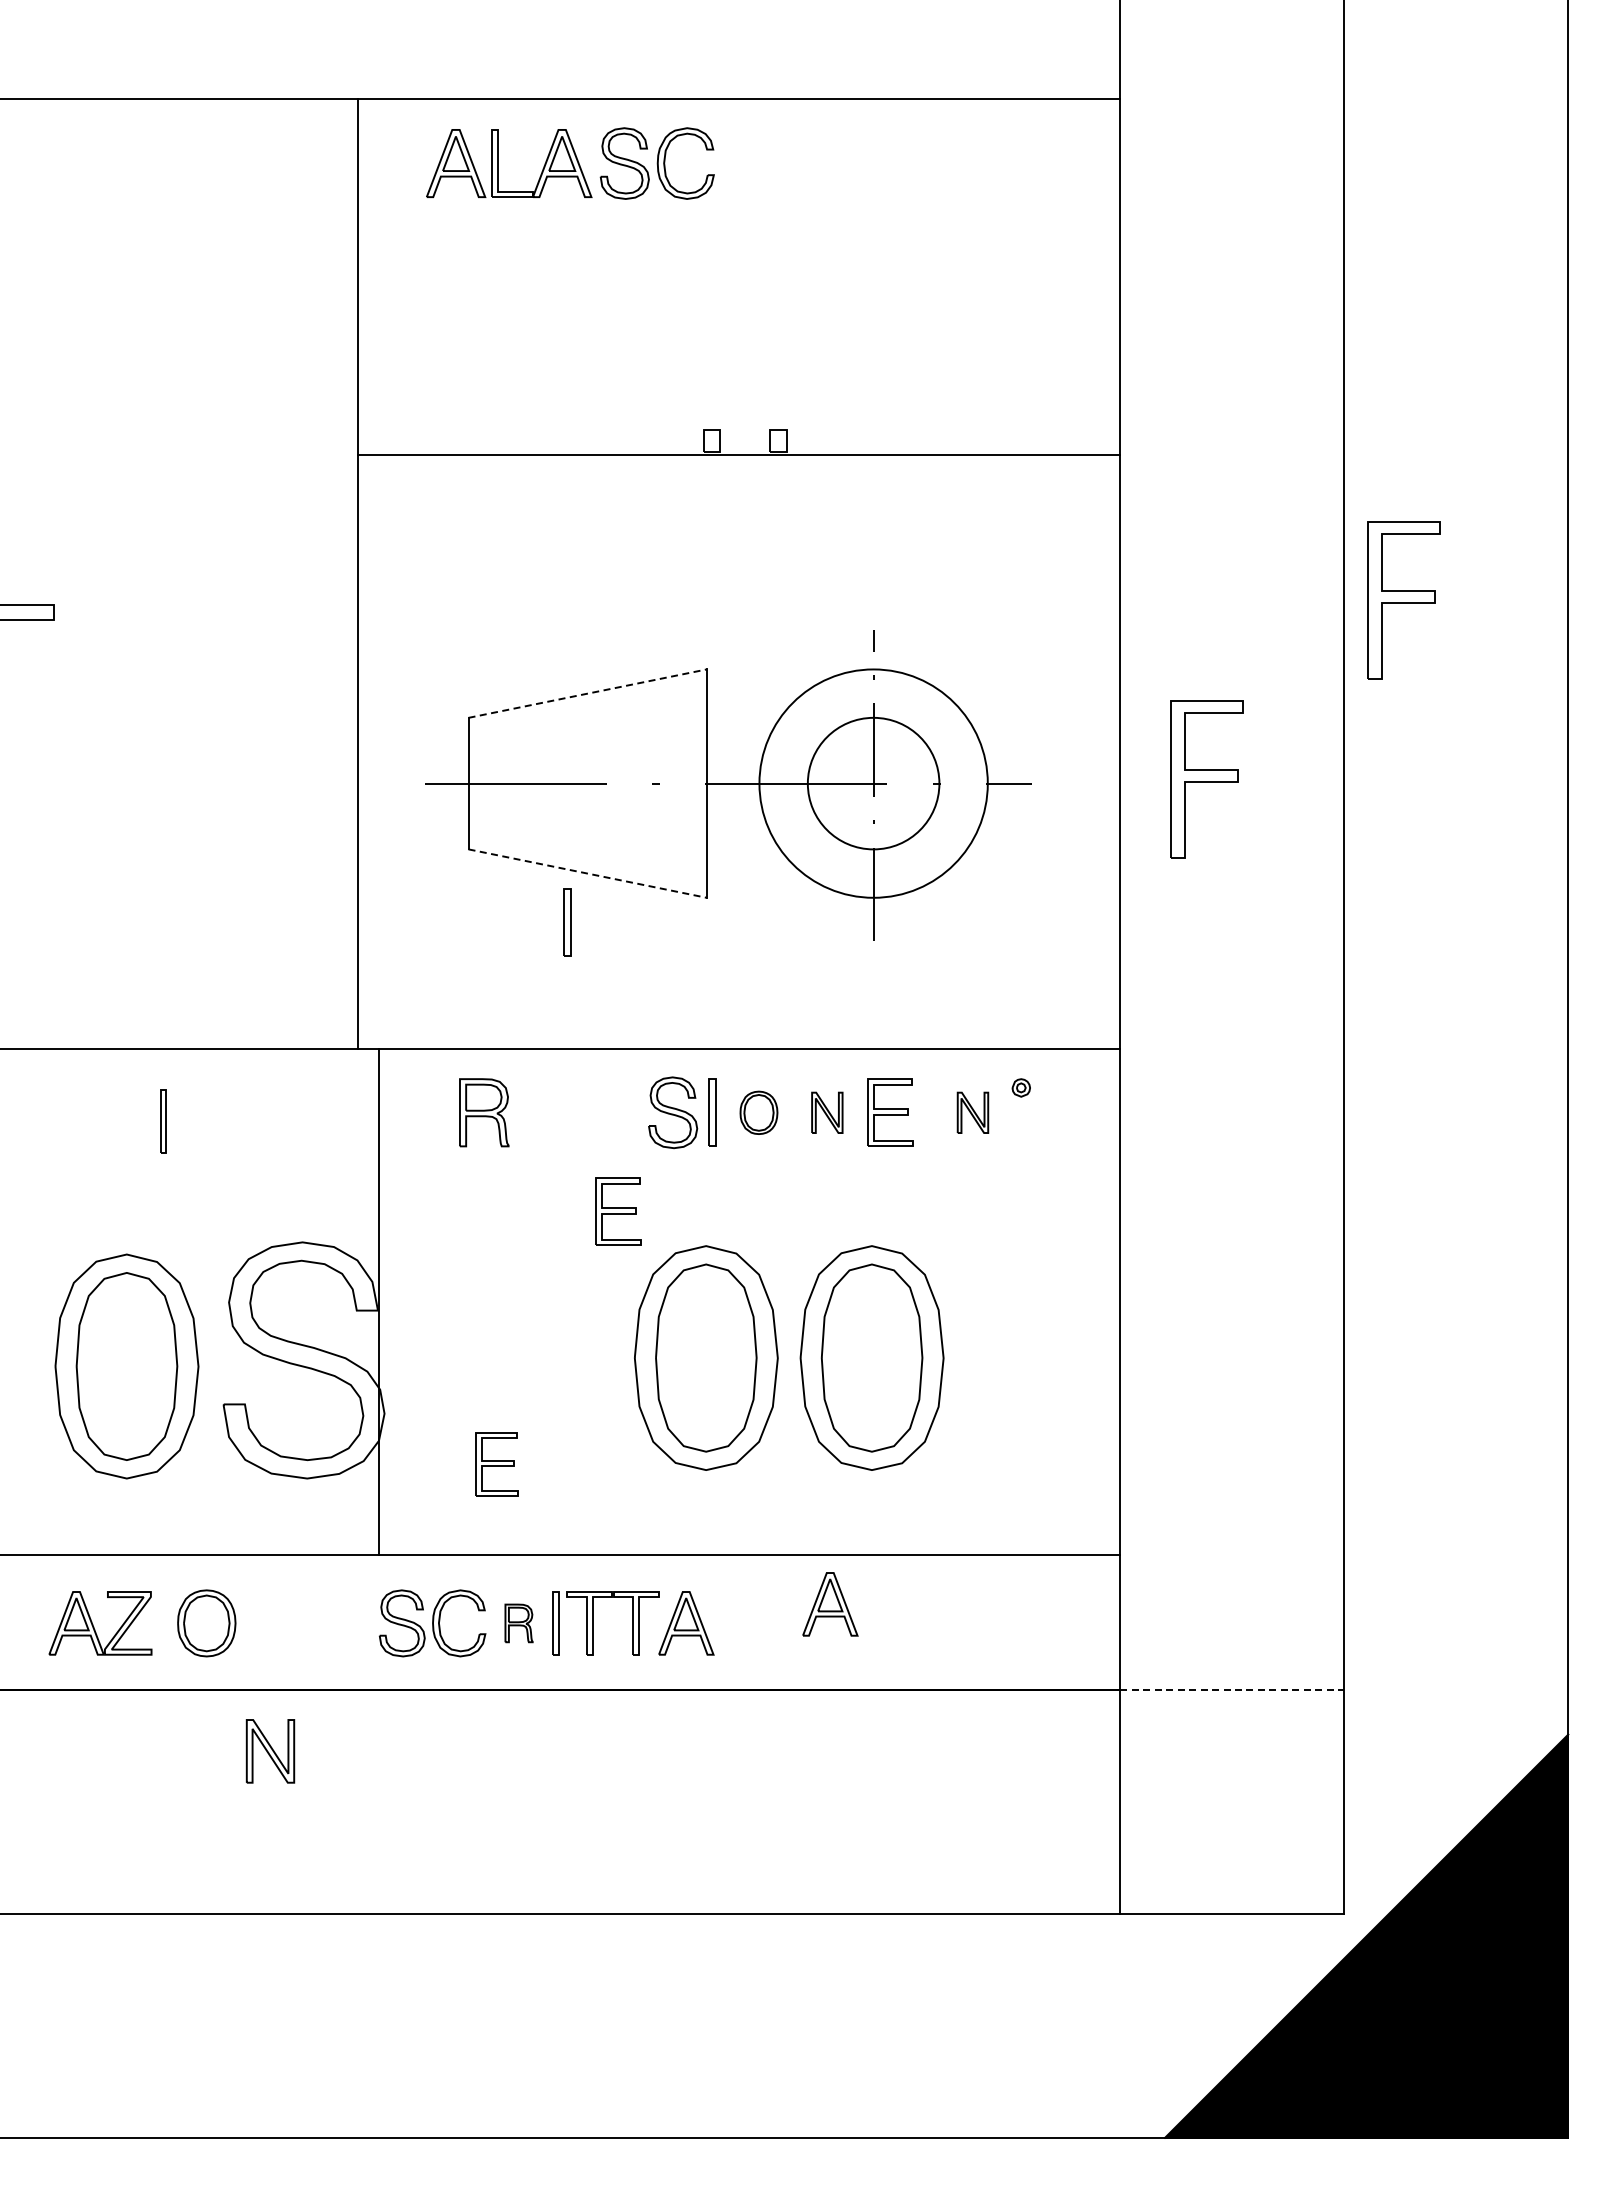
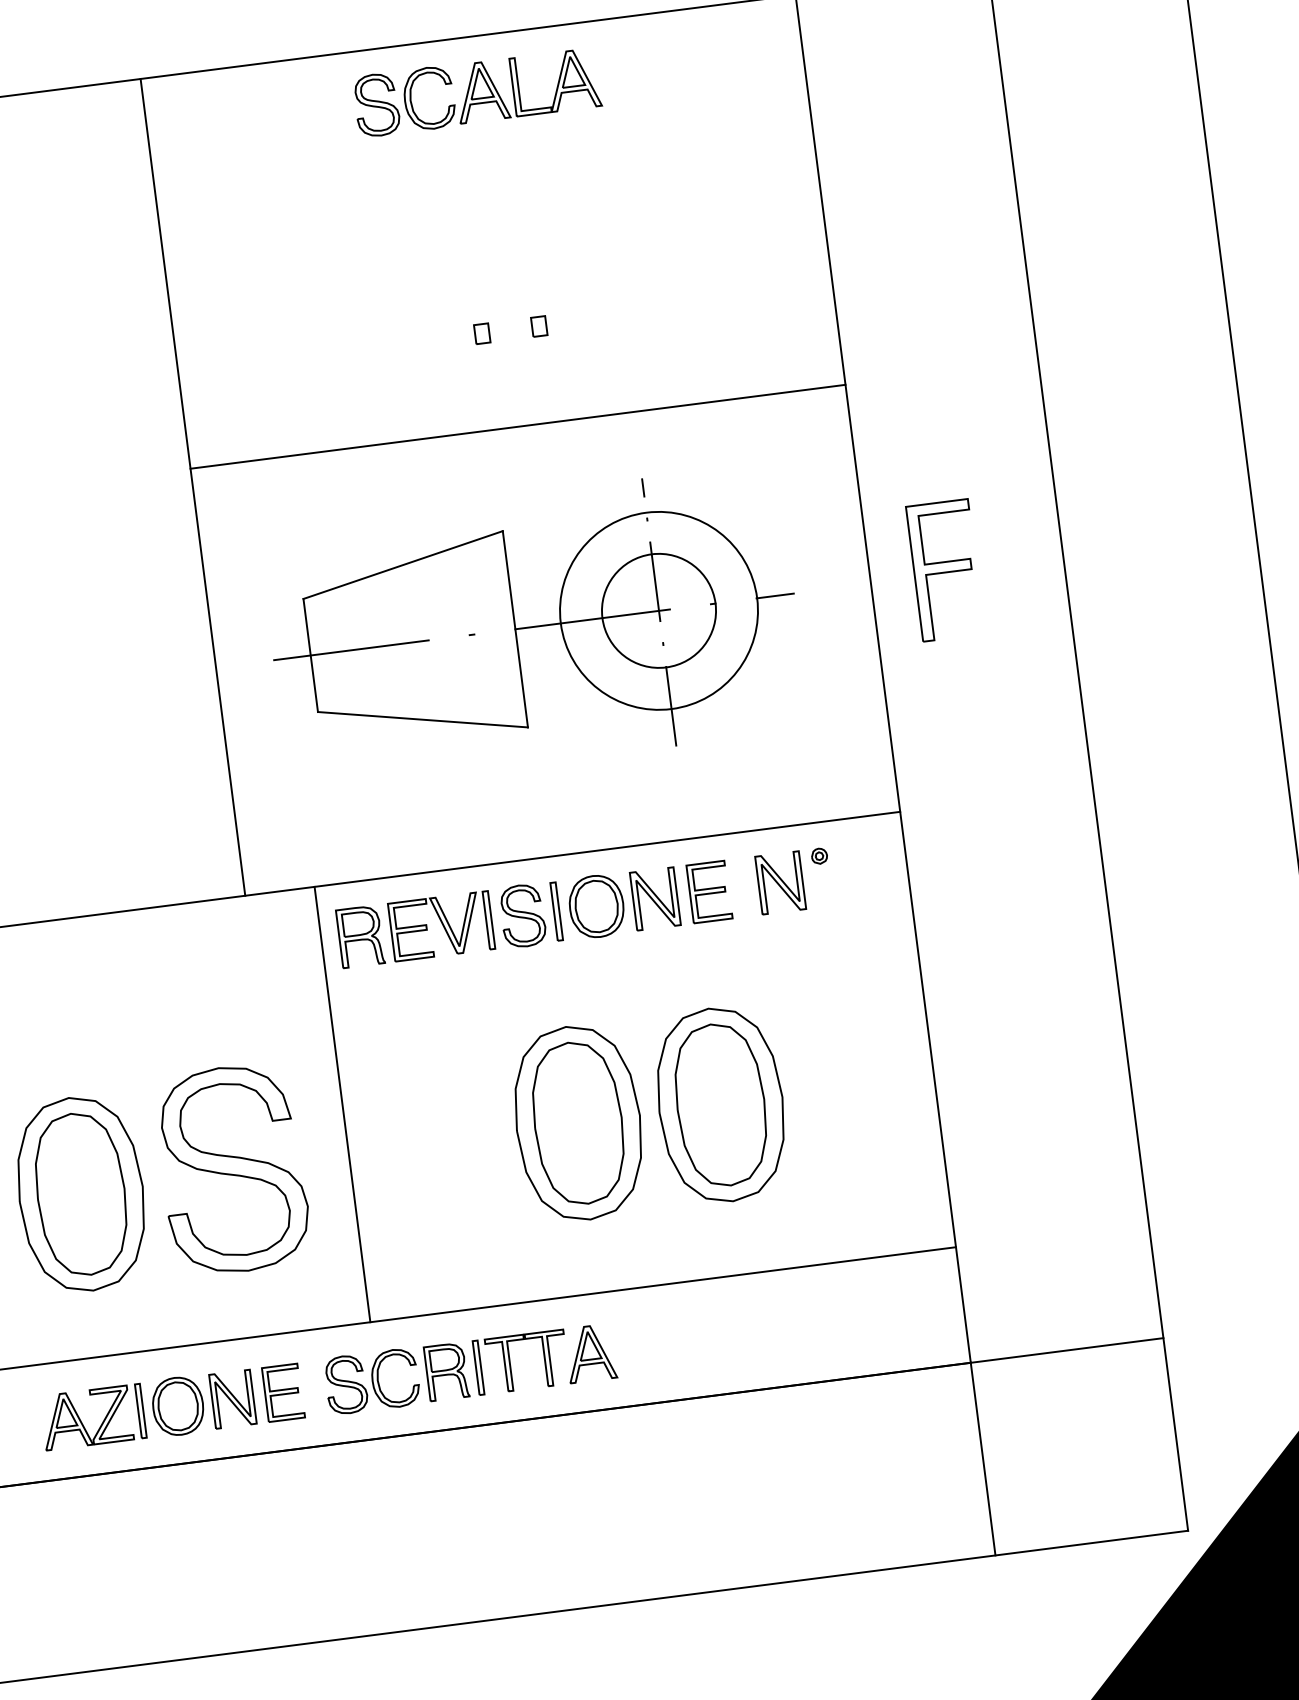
part: (499, 163) -> (519, 86), moved
line: (739, 455) -> (518, 426), moved
part: (1403, 600) -> (1094, 395), removed
line: (588, 693) -> (403, 564), dashed -> solid
line: (588, 873) -> (423, 719), dashed -> solid
part: (567, 922) -> (411, 763), removed
part: (578, 1112) -> (441, 926), added
part: (758, 1112) -> (596, 906), size x1.67
part: (827, 1112) -> (655, 898), size x1.67
part: (972, 1112) -> (780, 882), size x1.67
part: (163, 1121) -> (140, 1411), moved
part: (618, 1211) -> (486, 1006), removed
line: (379, 1301) -> (342, 1103), moved
part: (496, 1464) -> (282, 1393), moved
part: (830, 1604) -> (712, 1321), removed
part: (518, 1623) -> (446, 1372), size x1.67
line: (1232, 1689) -> (1067, 1350), dashed -> solid
part: (270, 1751) -> (232, 1399), moved

